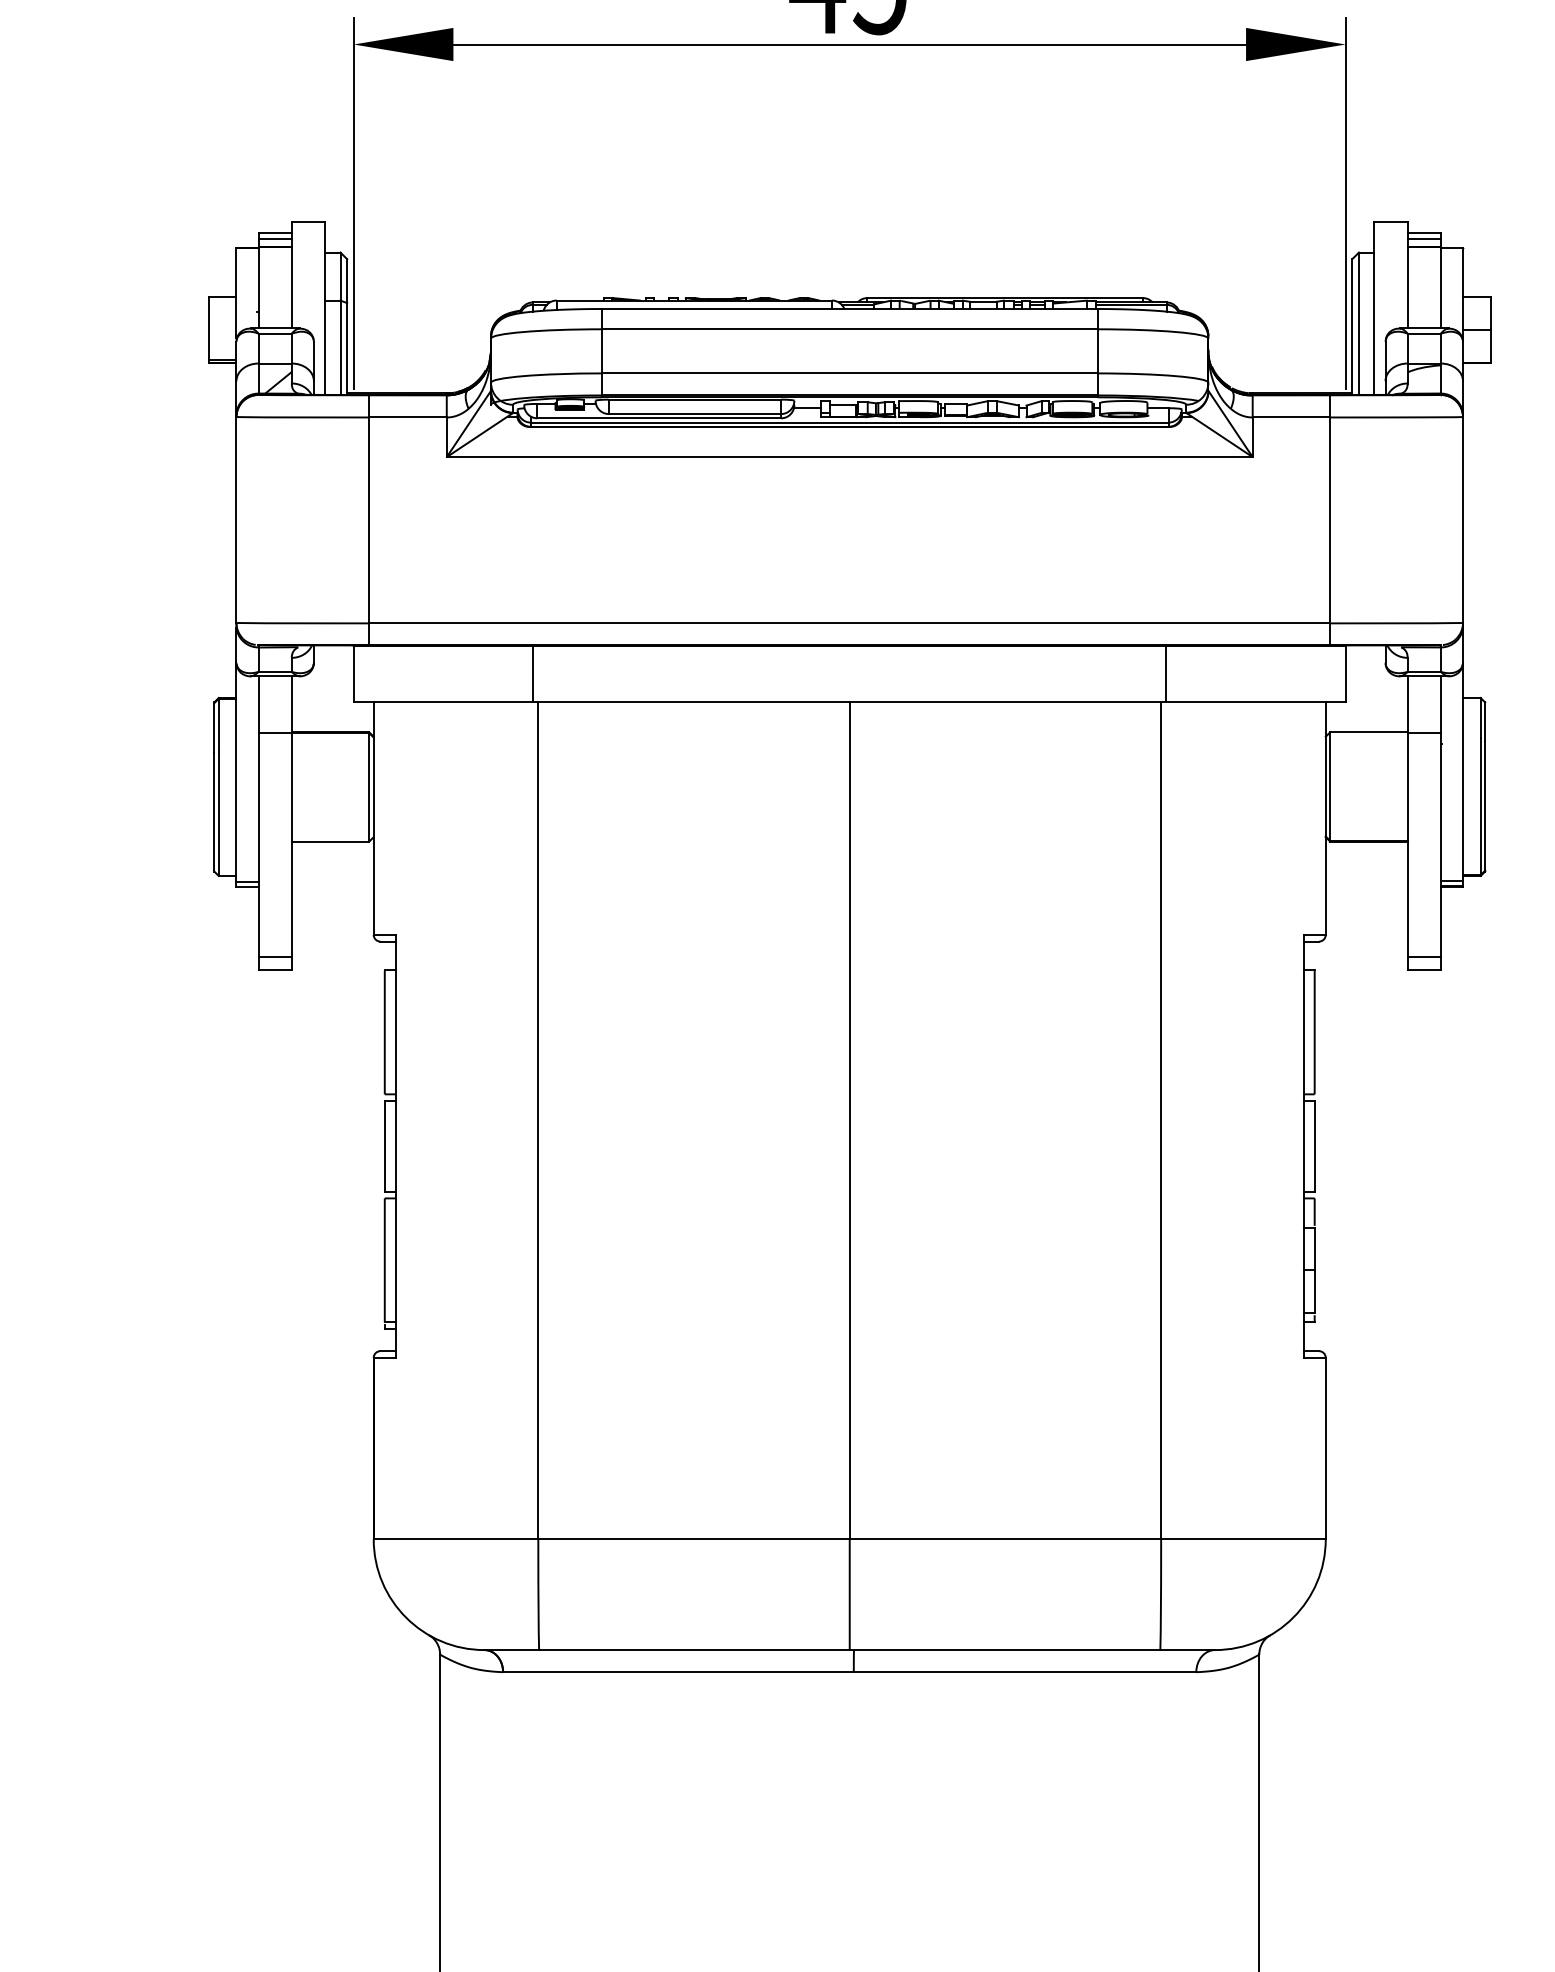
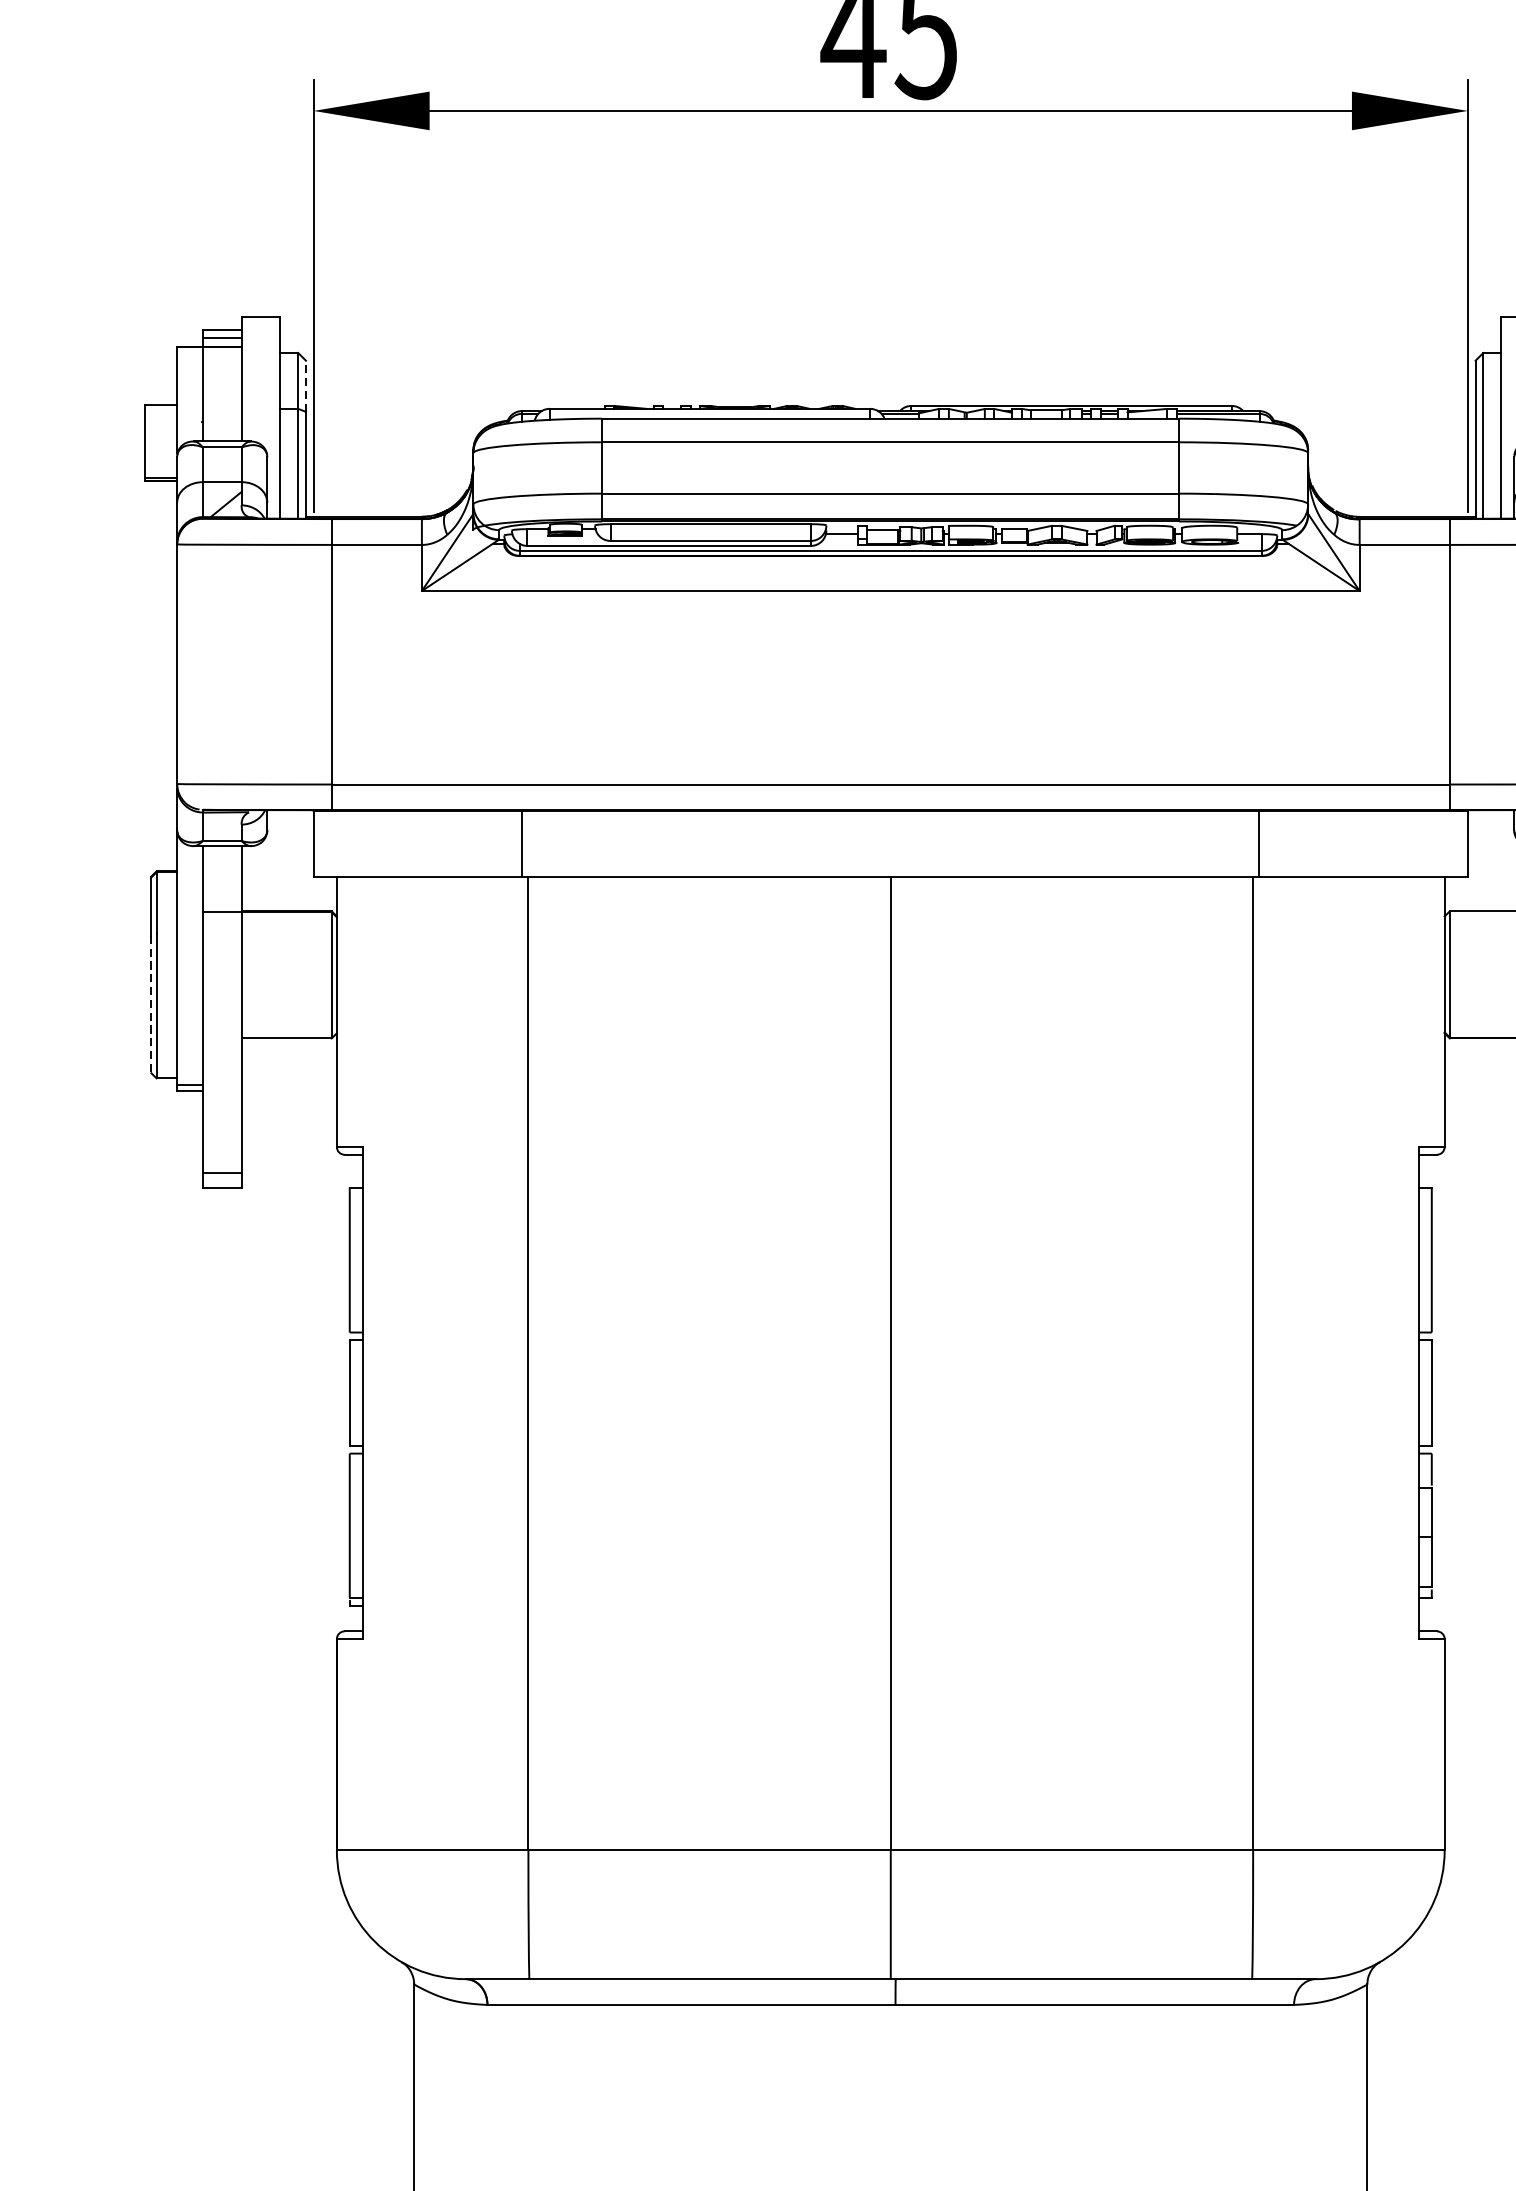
line: (347, 281) -> (306, 386), solid -> dashed
line: (214, 812) -> (151, 1004), solid -> dashed

